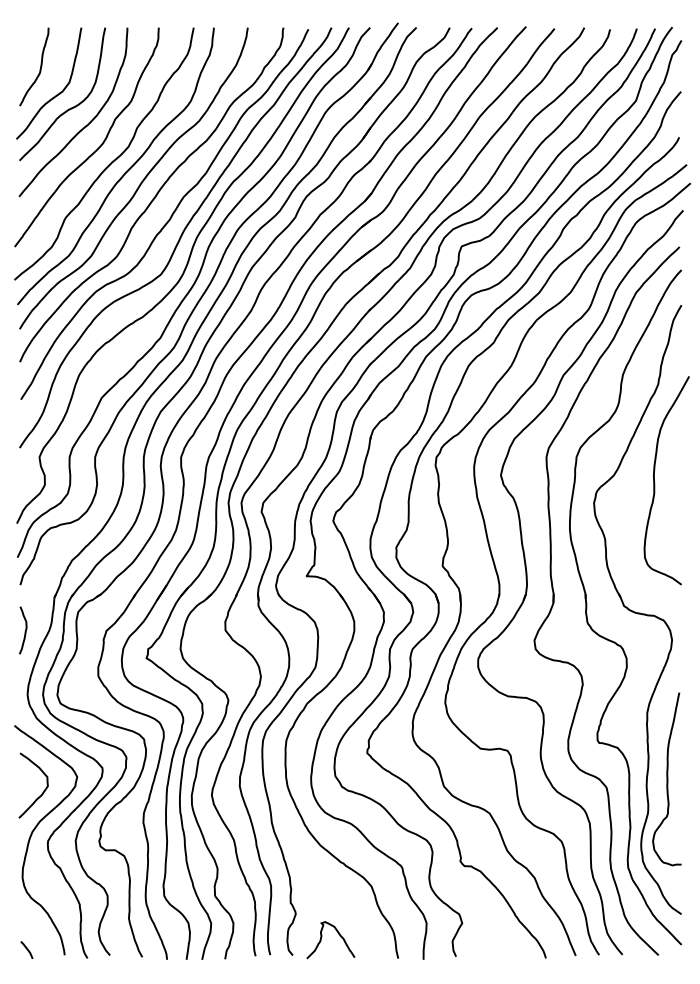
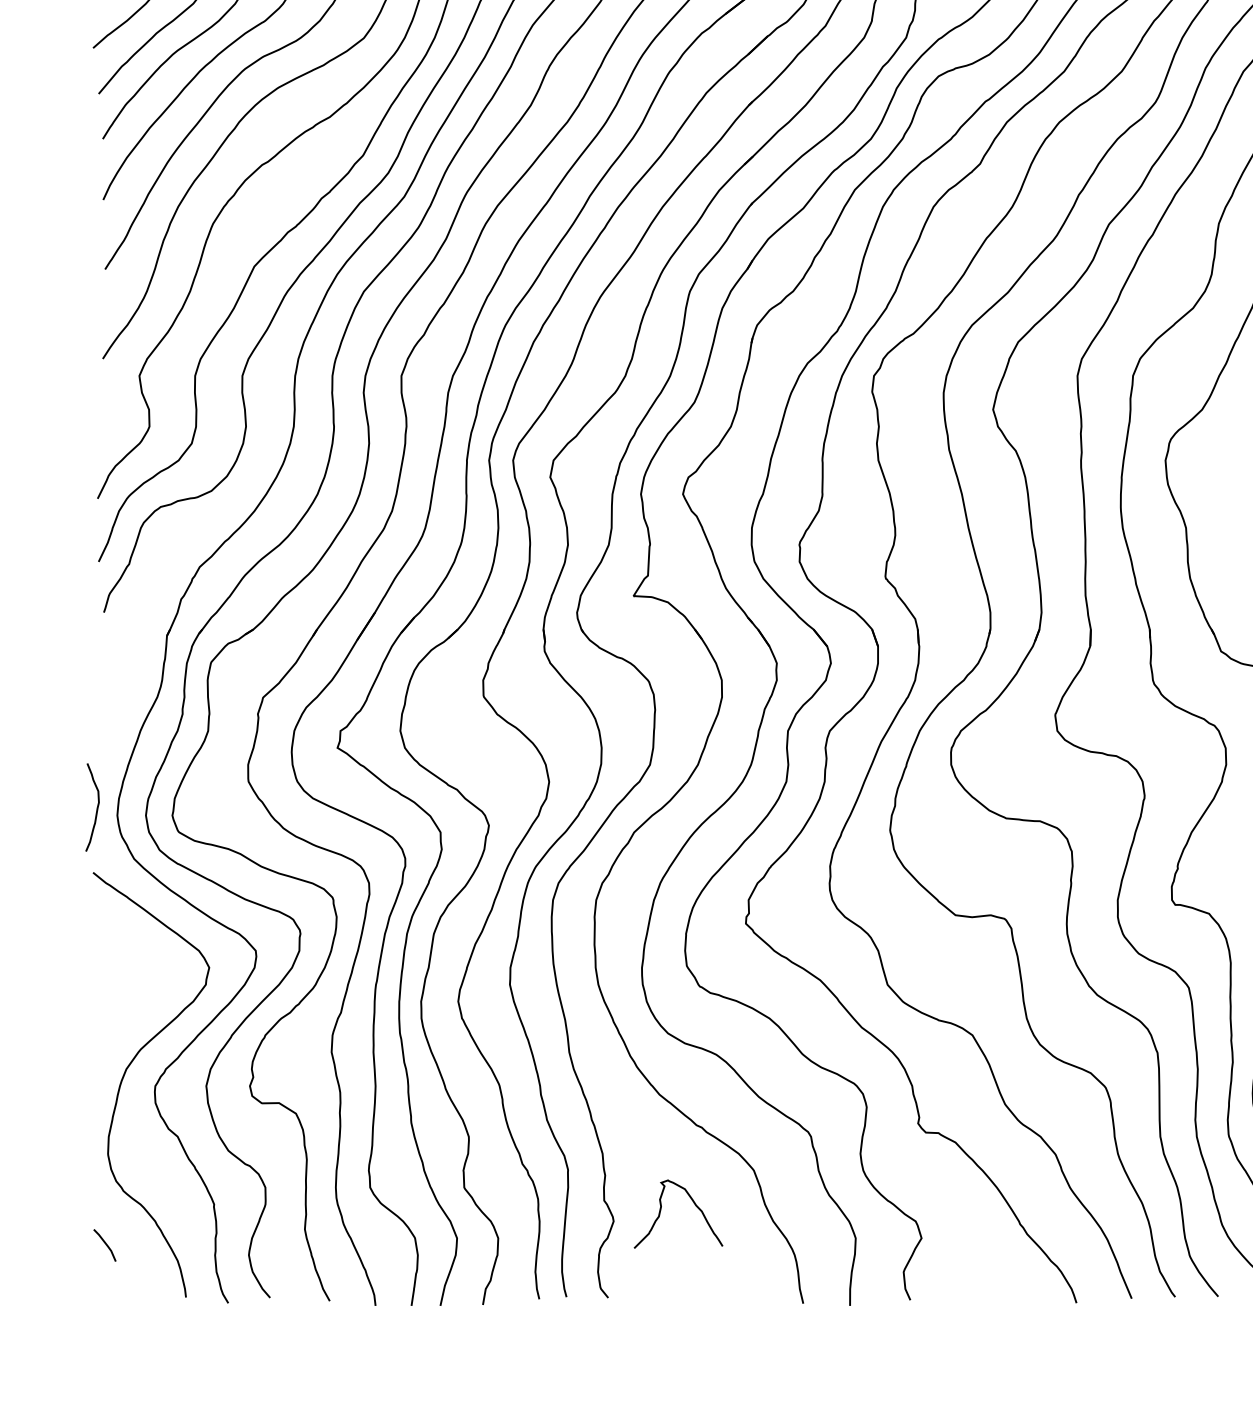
curve: (24, 631) -> (95, 809), moved
curve: (43, 790) -> (146, 992), removed
curve: (322, 937) -> (663, 1209), moved
line: (26, 949) -> (104, 1244), moved

